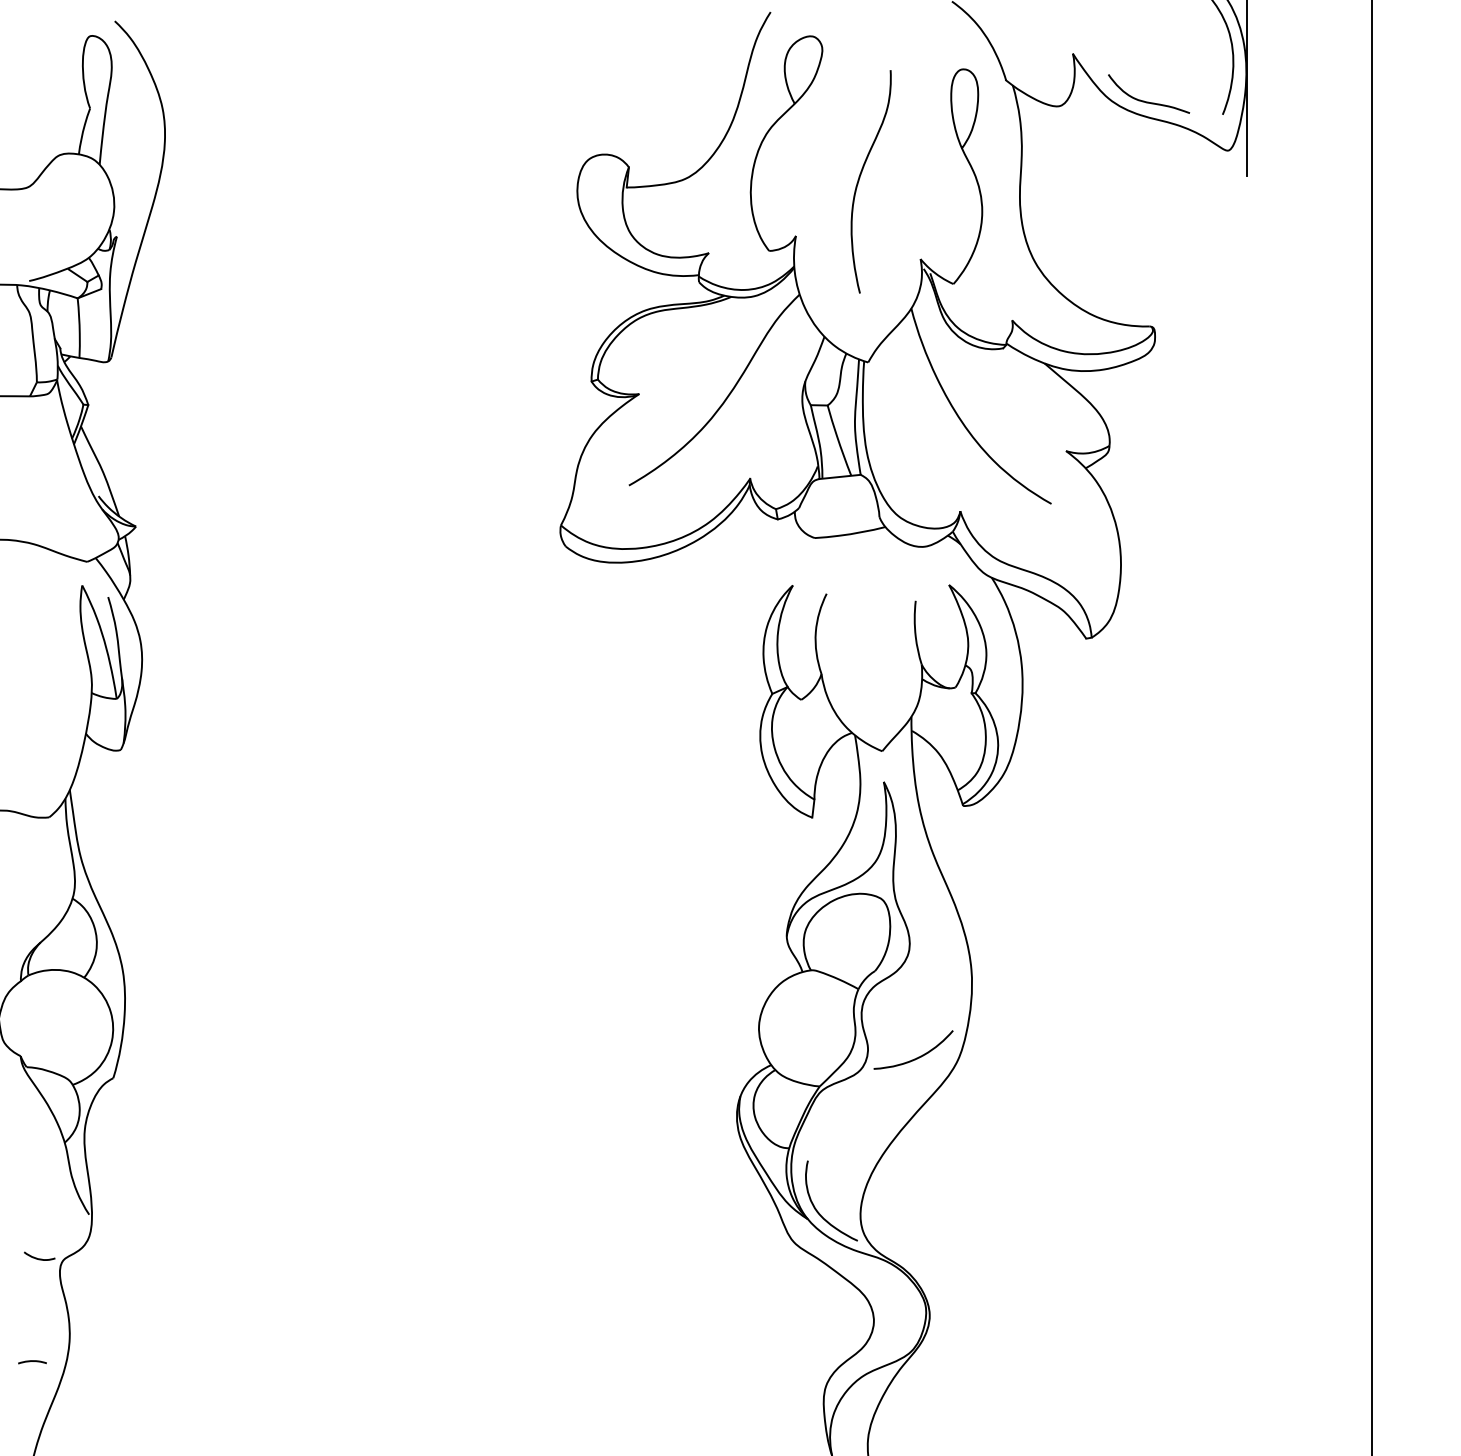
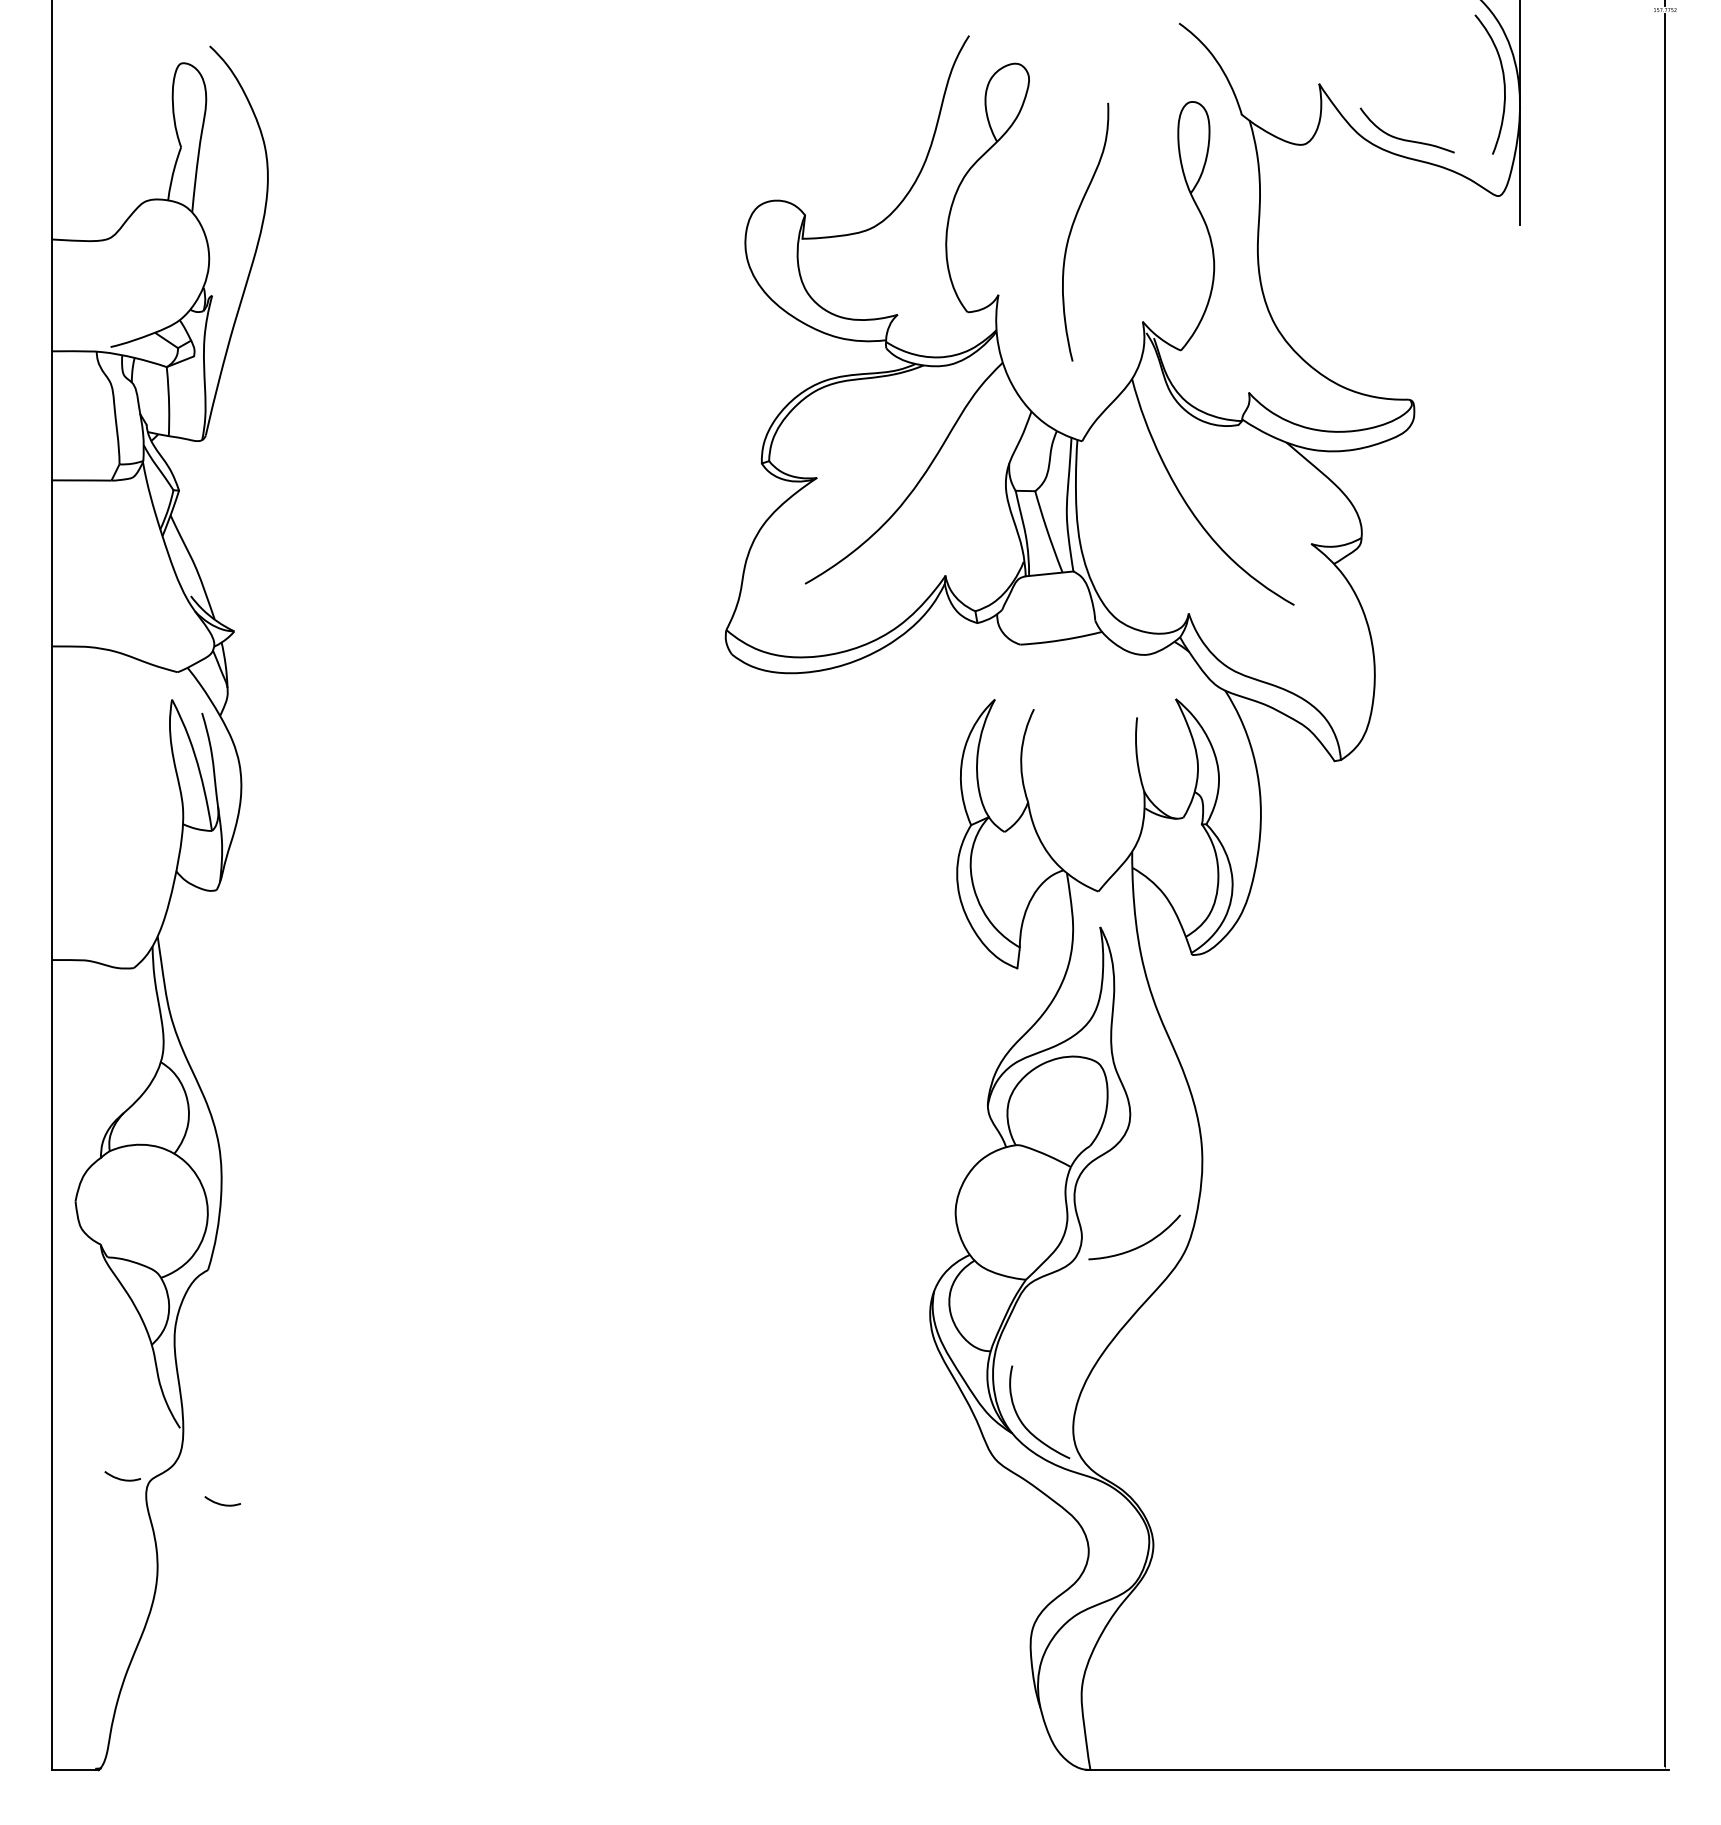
curve: (124, 1279) -> (221, 1503), added
curve: (32, 1361) -> (114, 1598), removed

